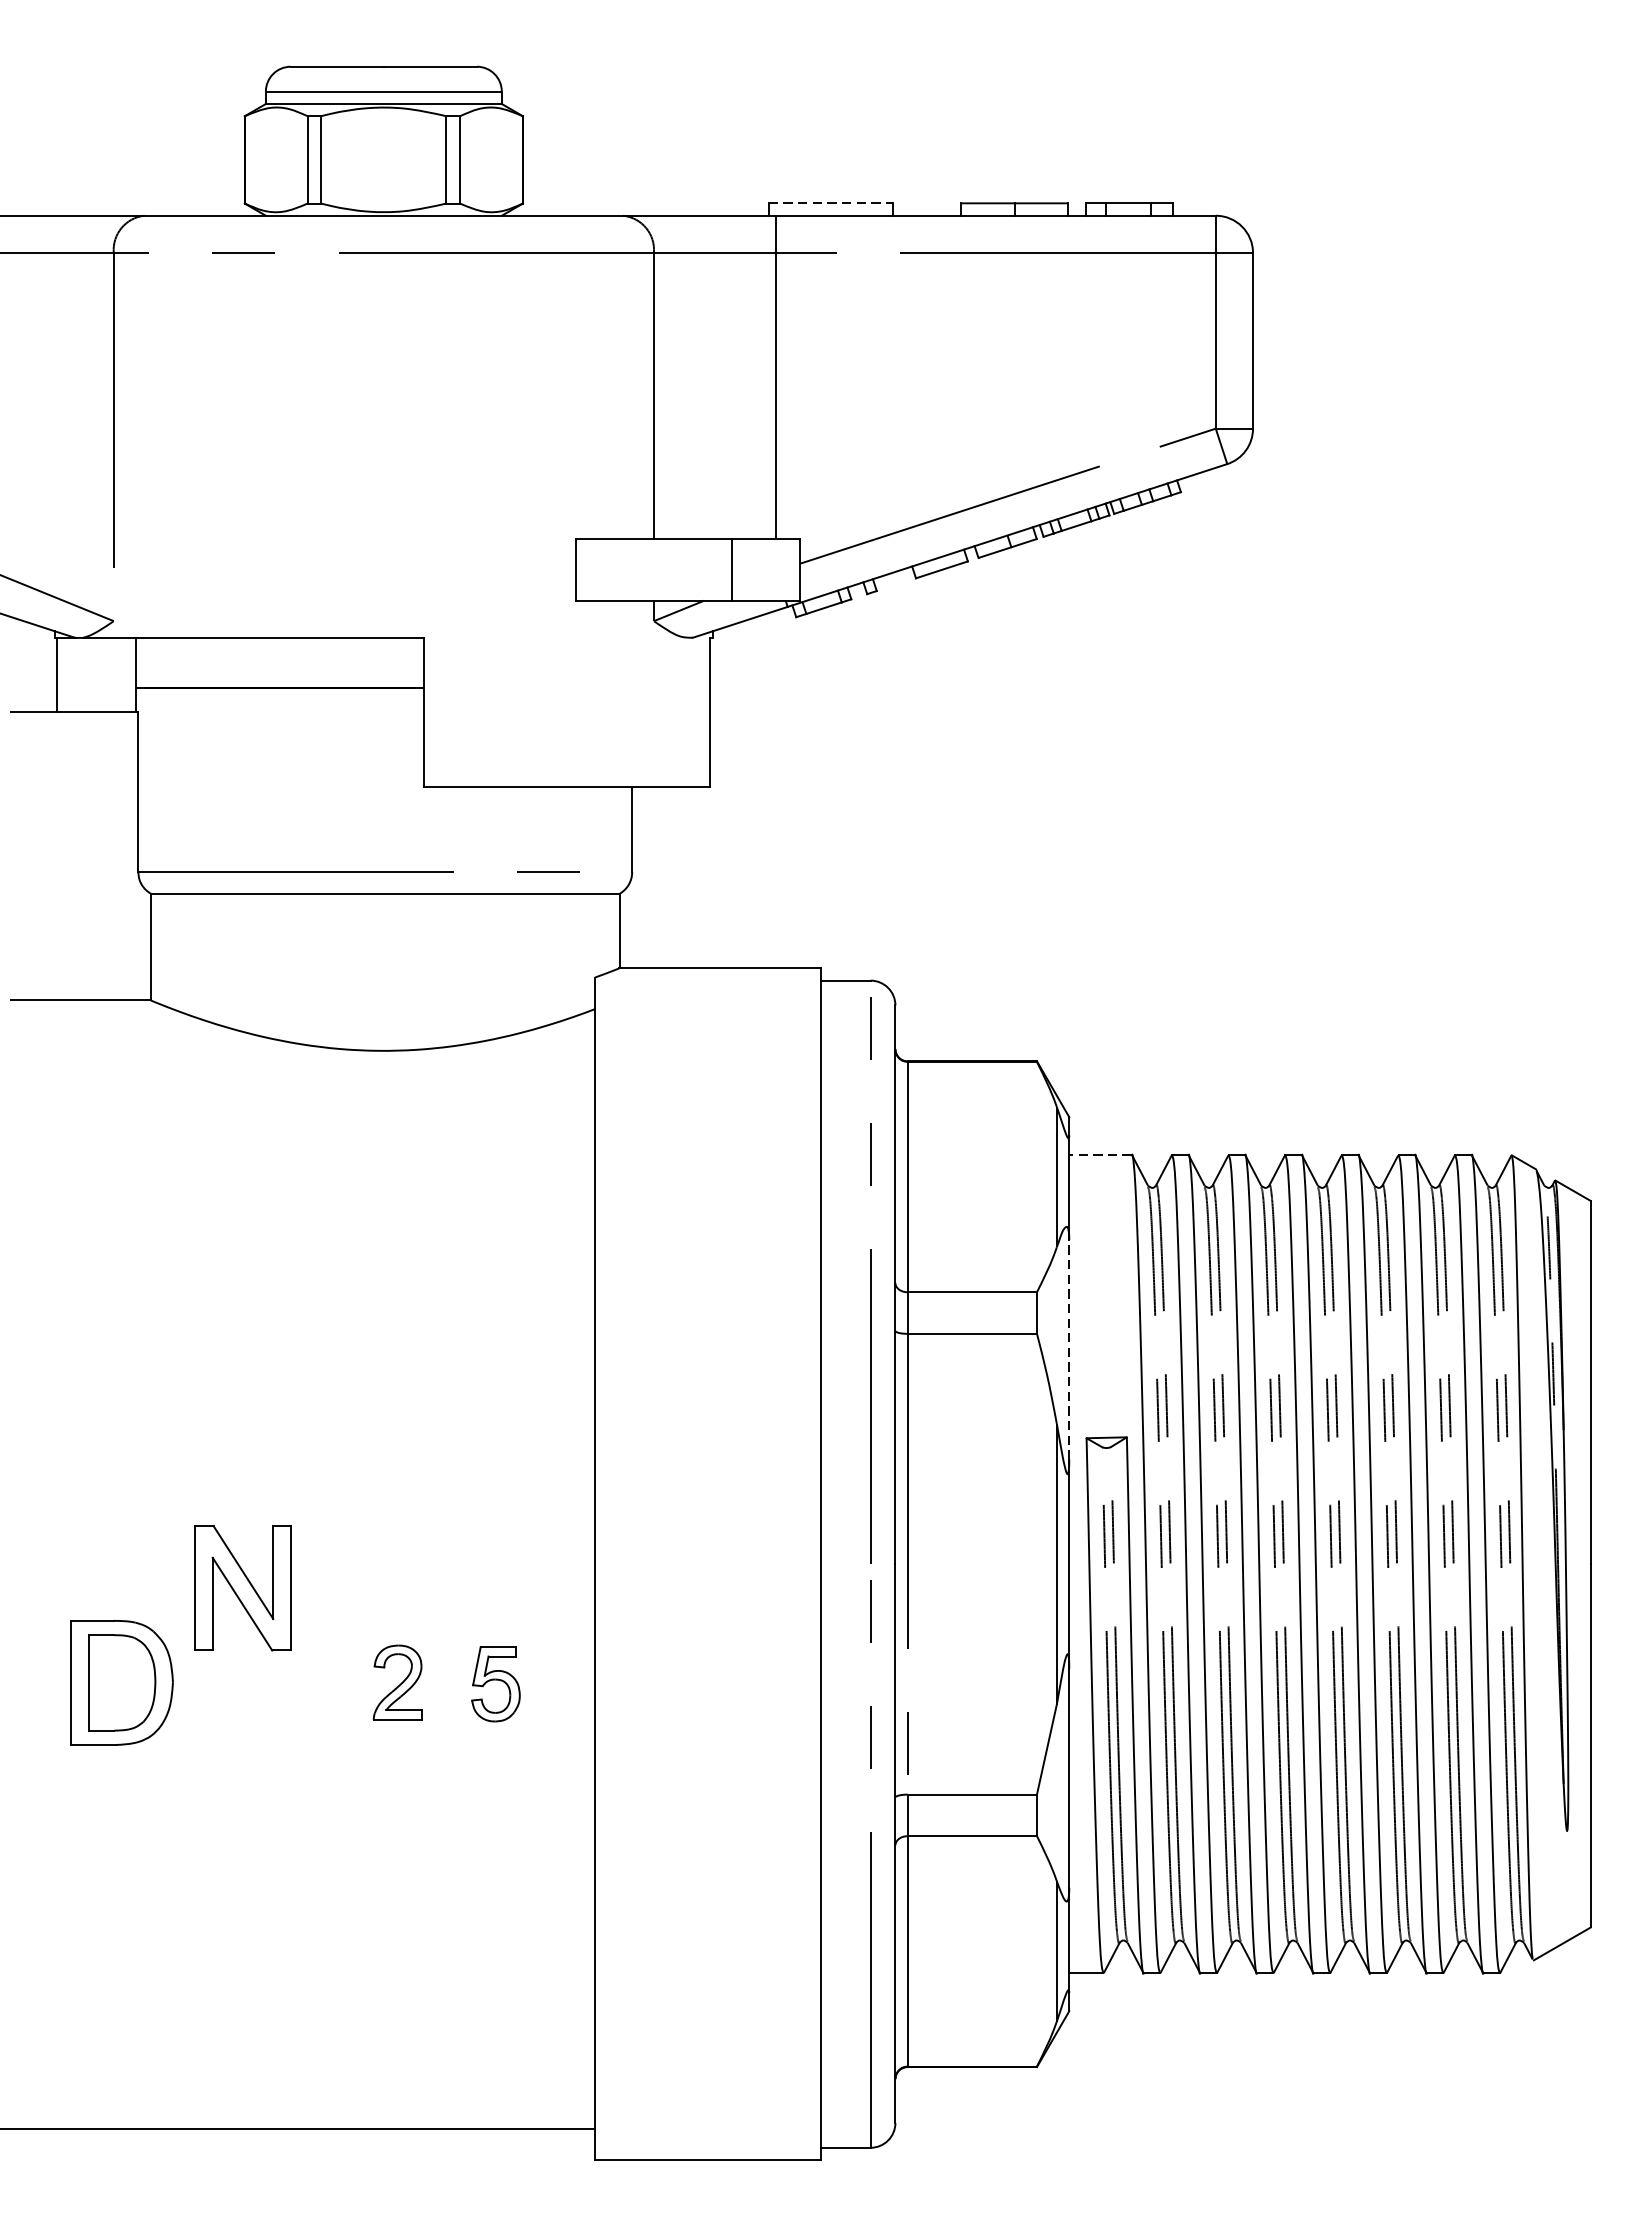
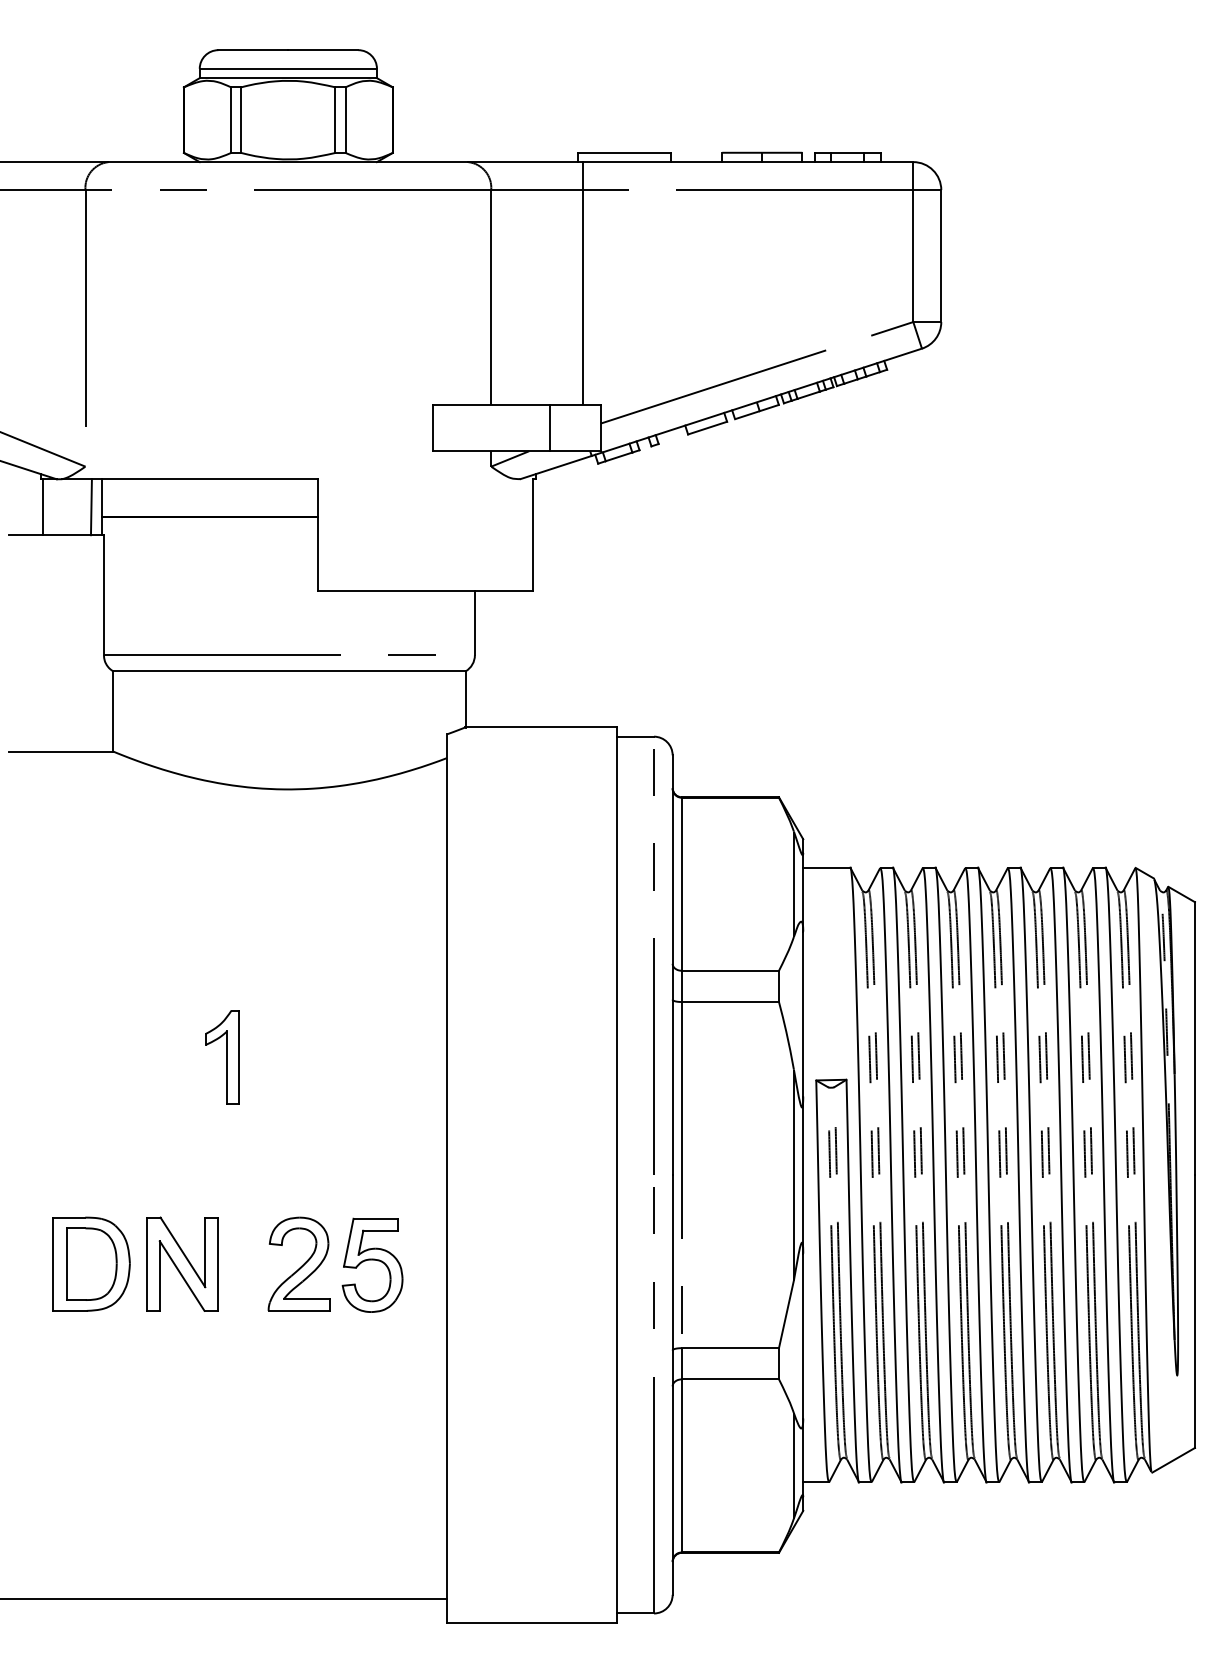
line: (831, 202) -> (624, 152), dashed -> solid
line: (120, 675) -> (90, 507), added
line: (1100, 1154) -> (826, 867), dashed -> solid
line: (1069, 1349) -> (803, 1013), dashed -> solid
part: (296, 1407) -> (222, 1057), added
part: (242, 1587) -> (182, 1263), moved
part: (397, 1681) -> (298, 1263), size x1.67
part: (495, 1683) -> (372, 1264), size x1.67

